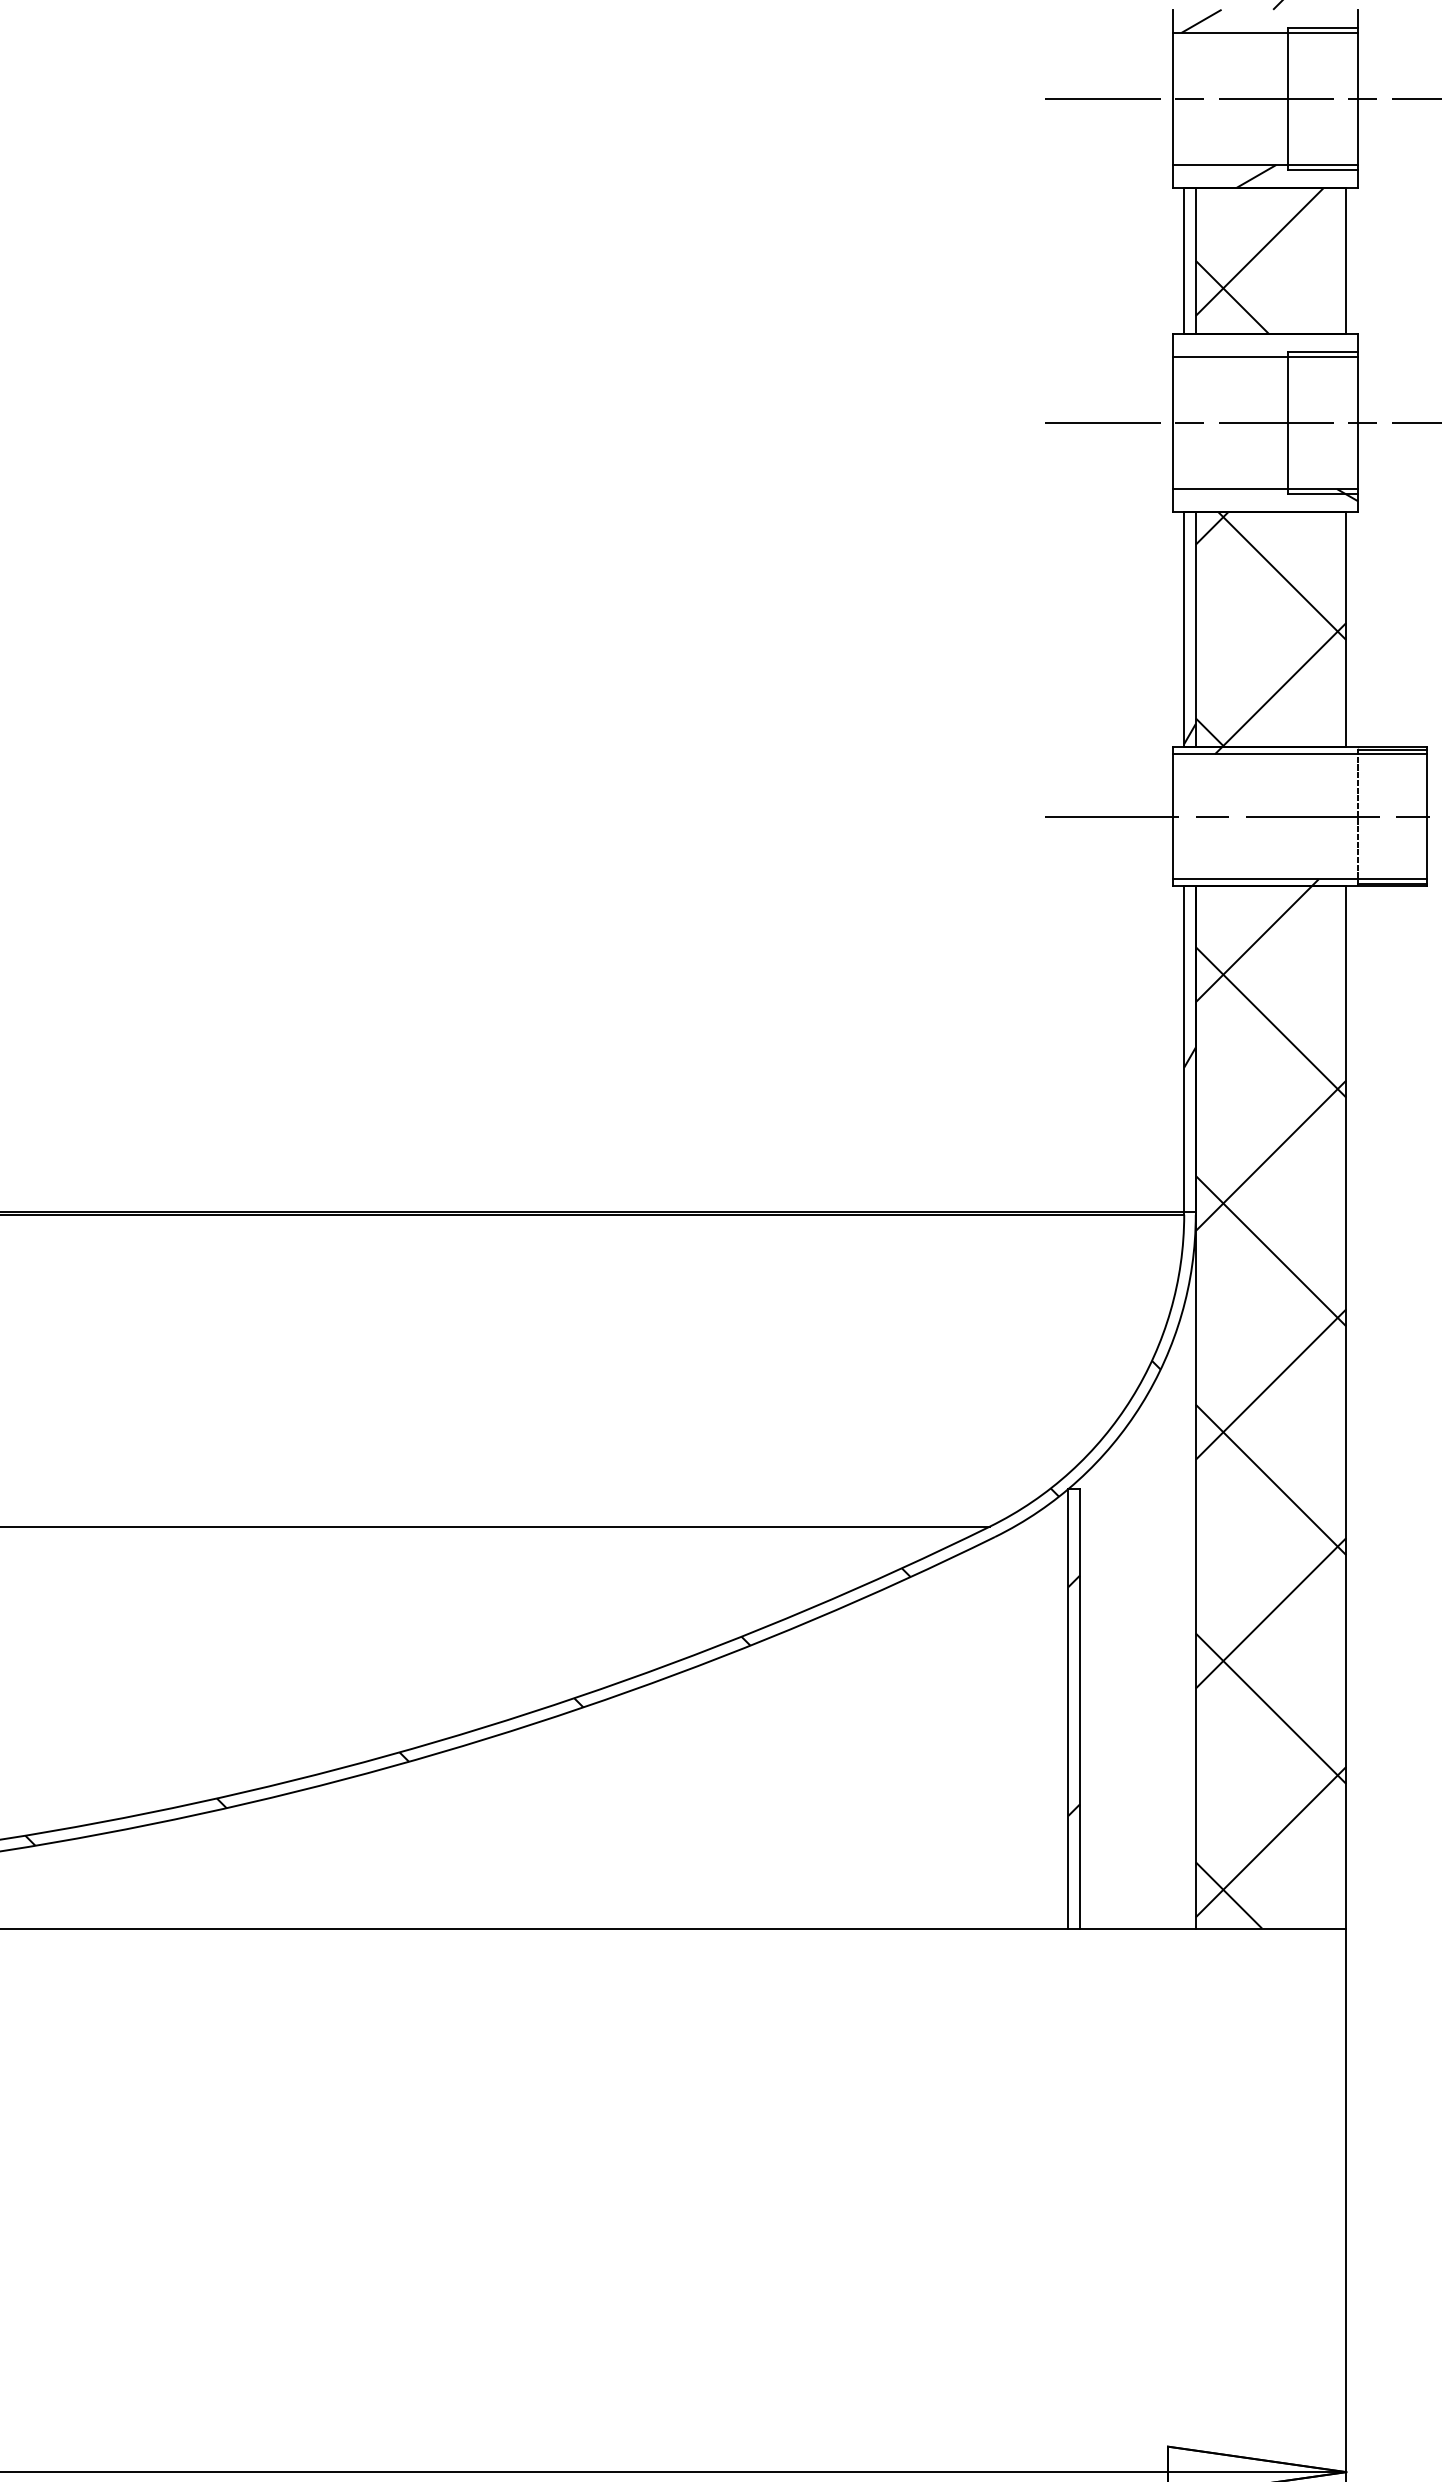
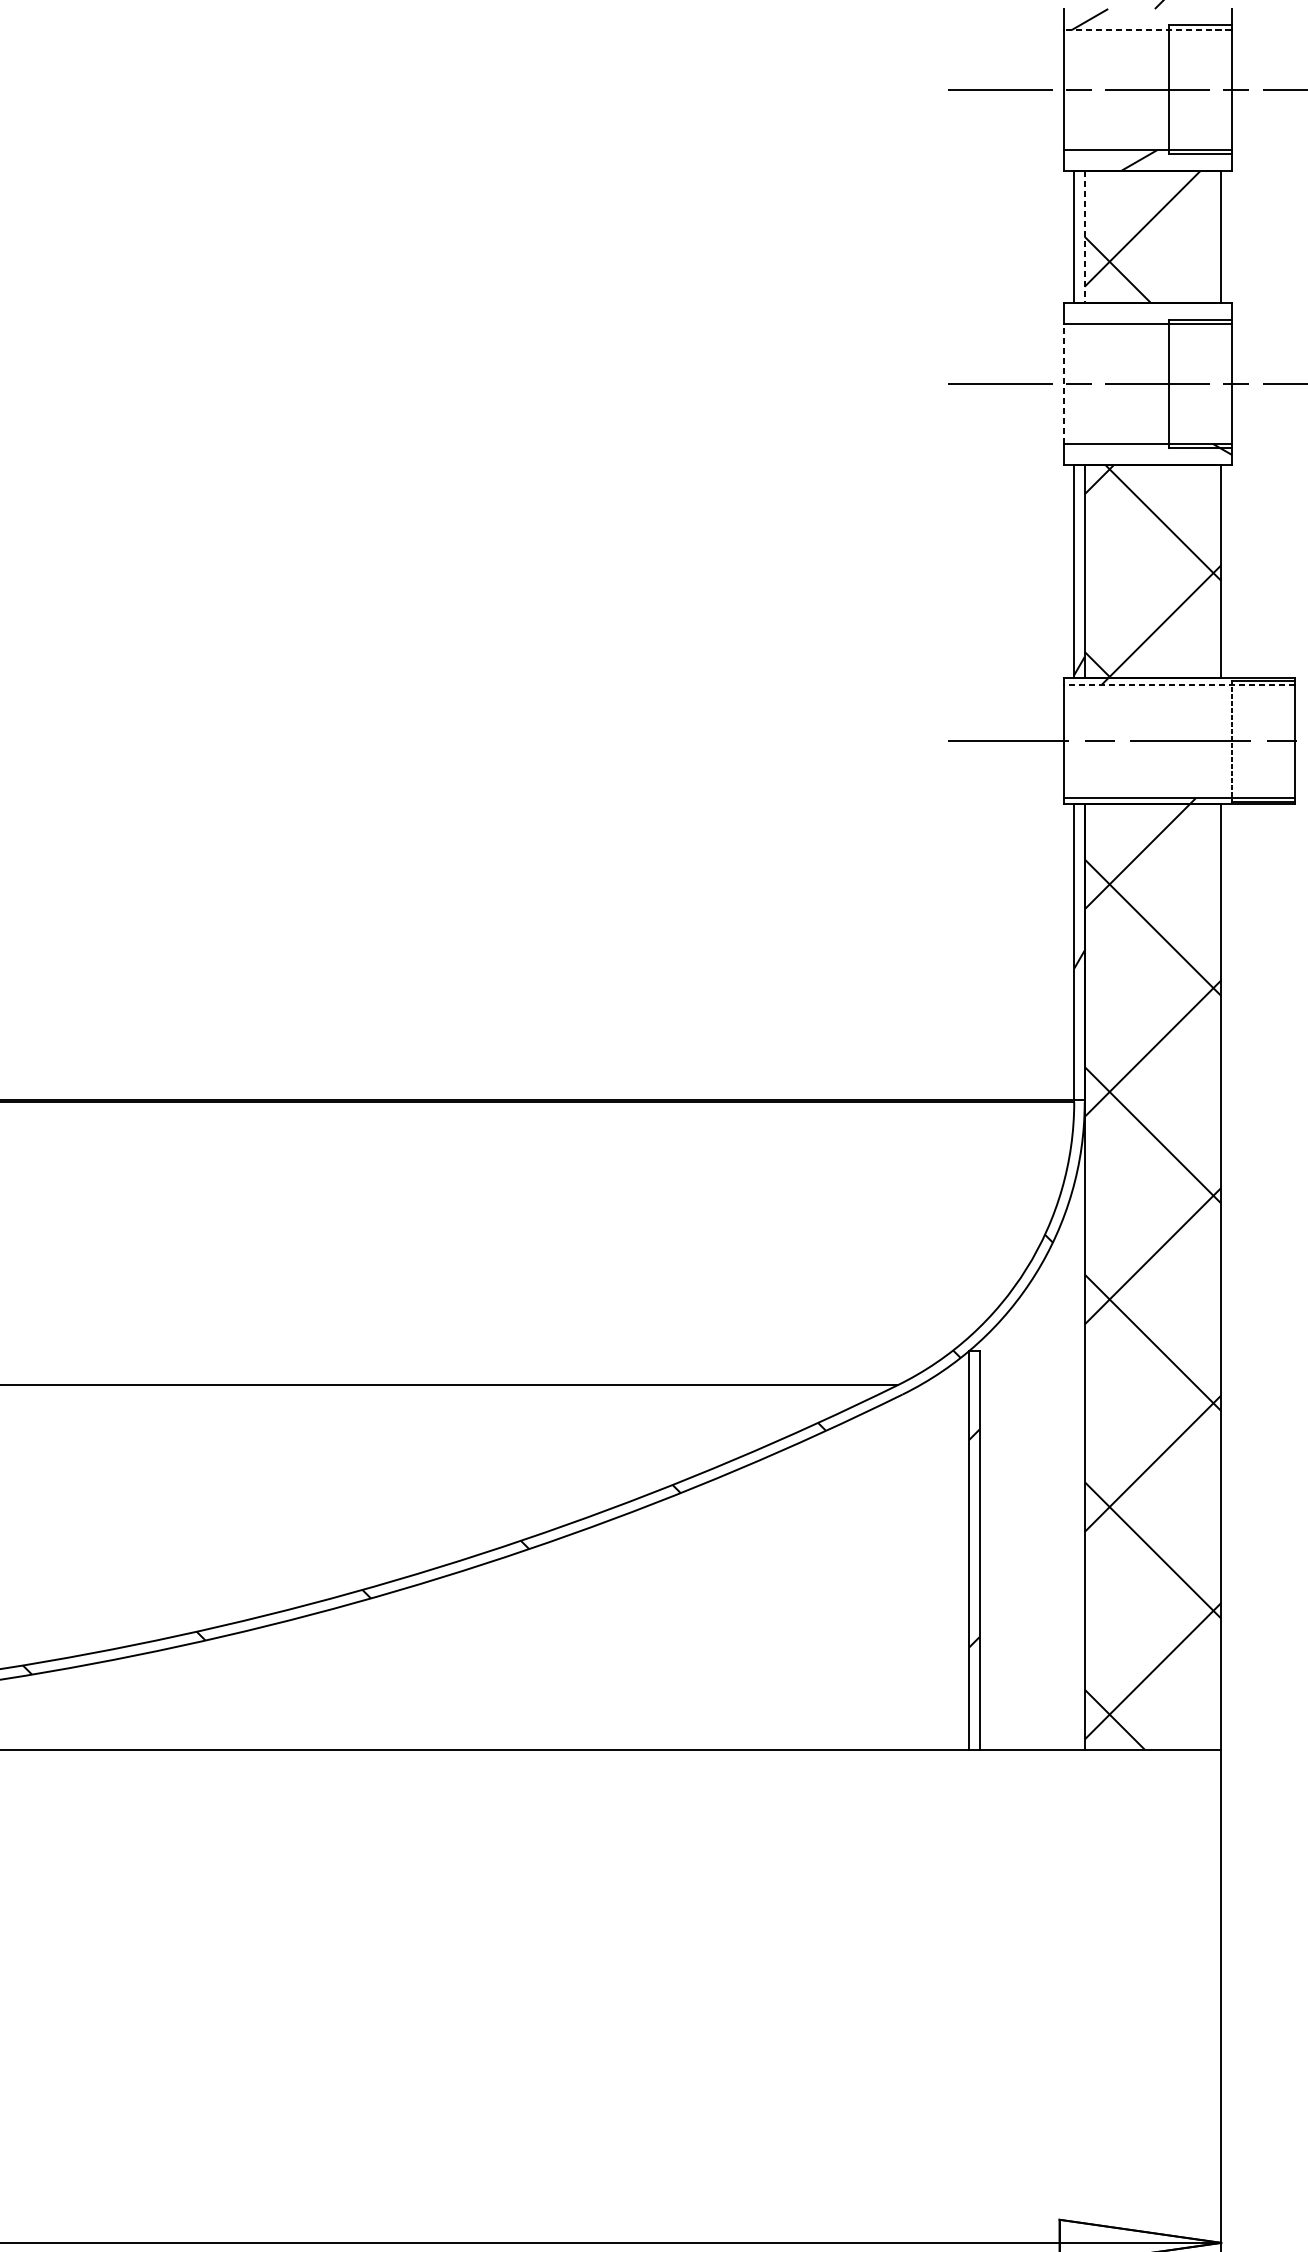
line: (1265, 32) -> (1147, 29), solid -> dashed
line: (1195, 261) -> (1084, 237), solid -> dashed
line: (1172, 422) -> (1063, 383), solid -> dashed
line: (1299, 754) -> (1178, 684), solid -> dashed

